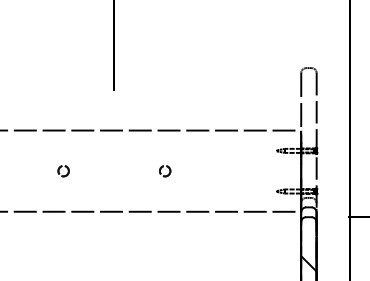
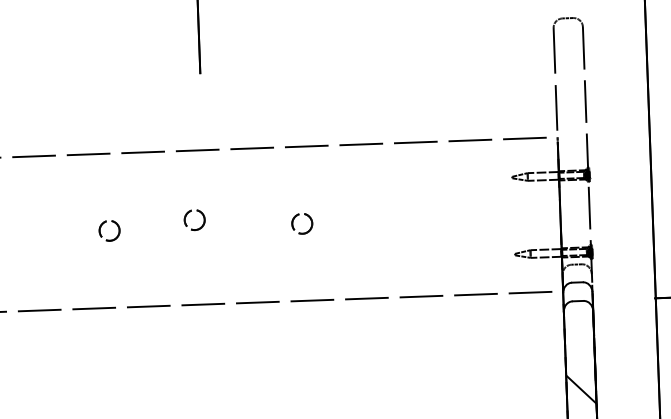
part: (108, 167) -> (194, 220), added

